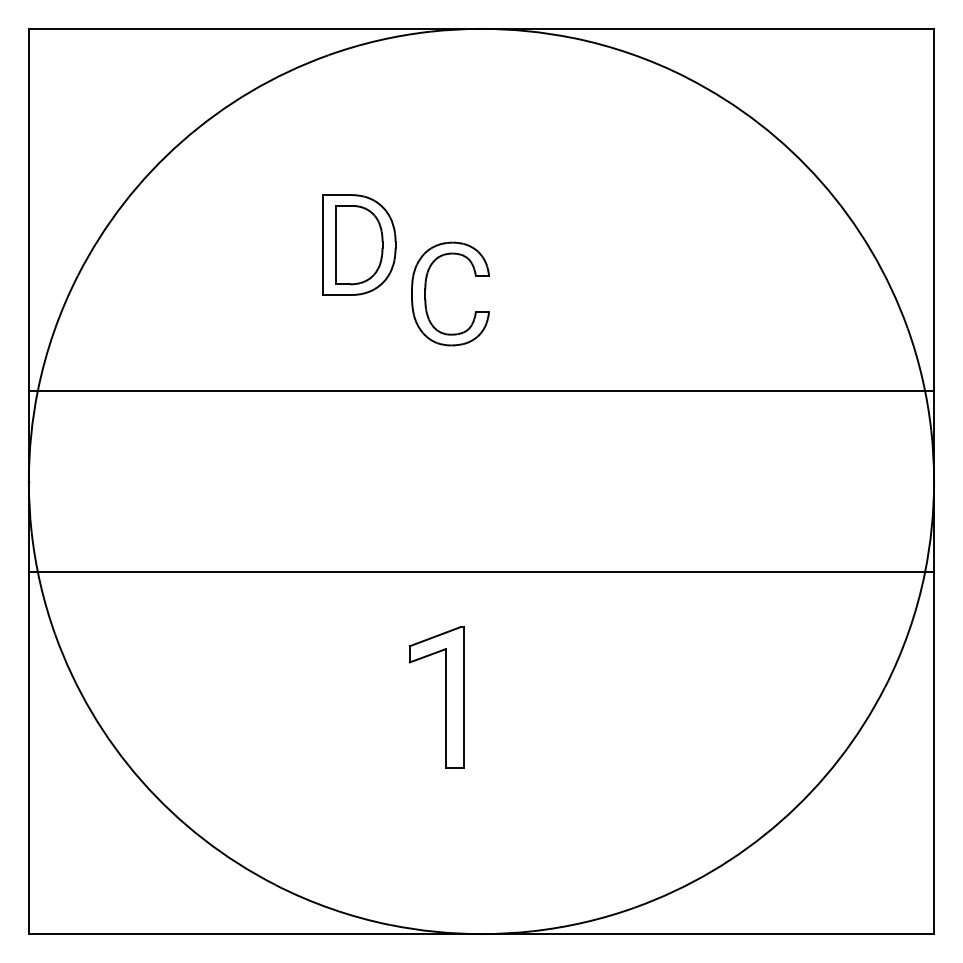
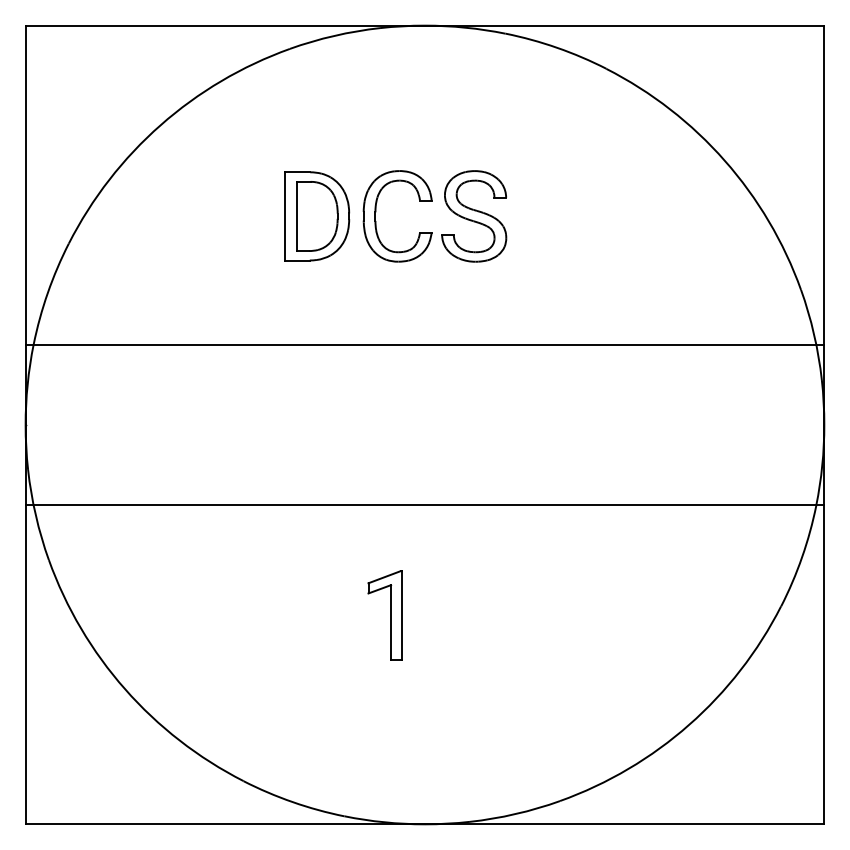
part: (537, 244) -> (474, 215), added
part: (426, 289) -> (376, 212), moved
part: (436, 697) -> (385, 615), size x0.71

